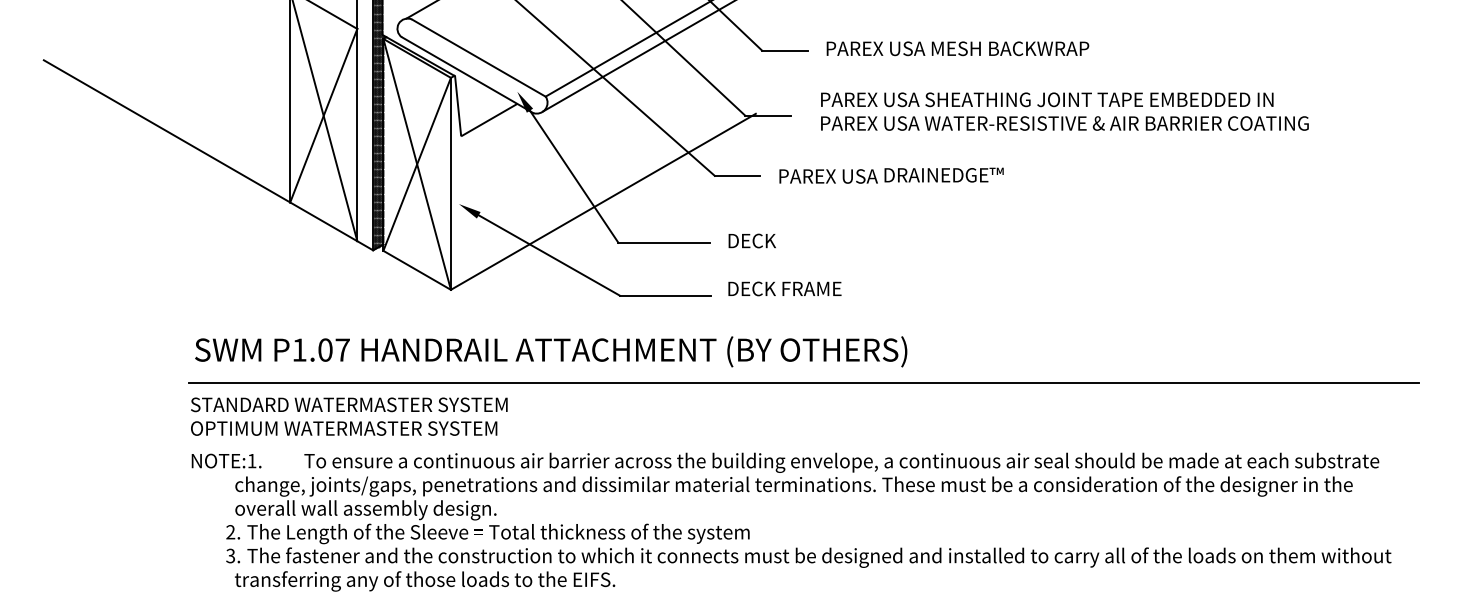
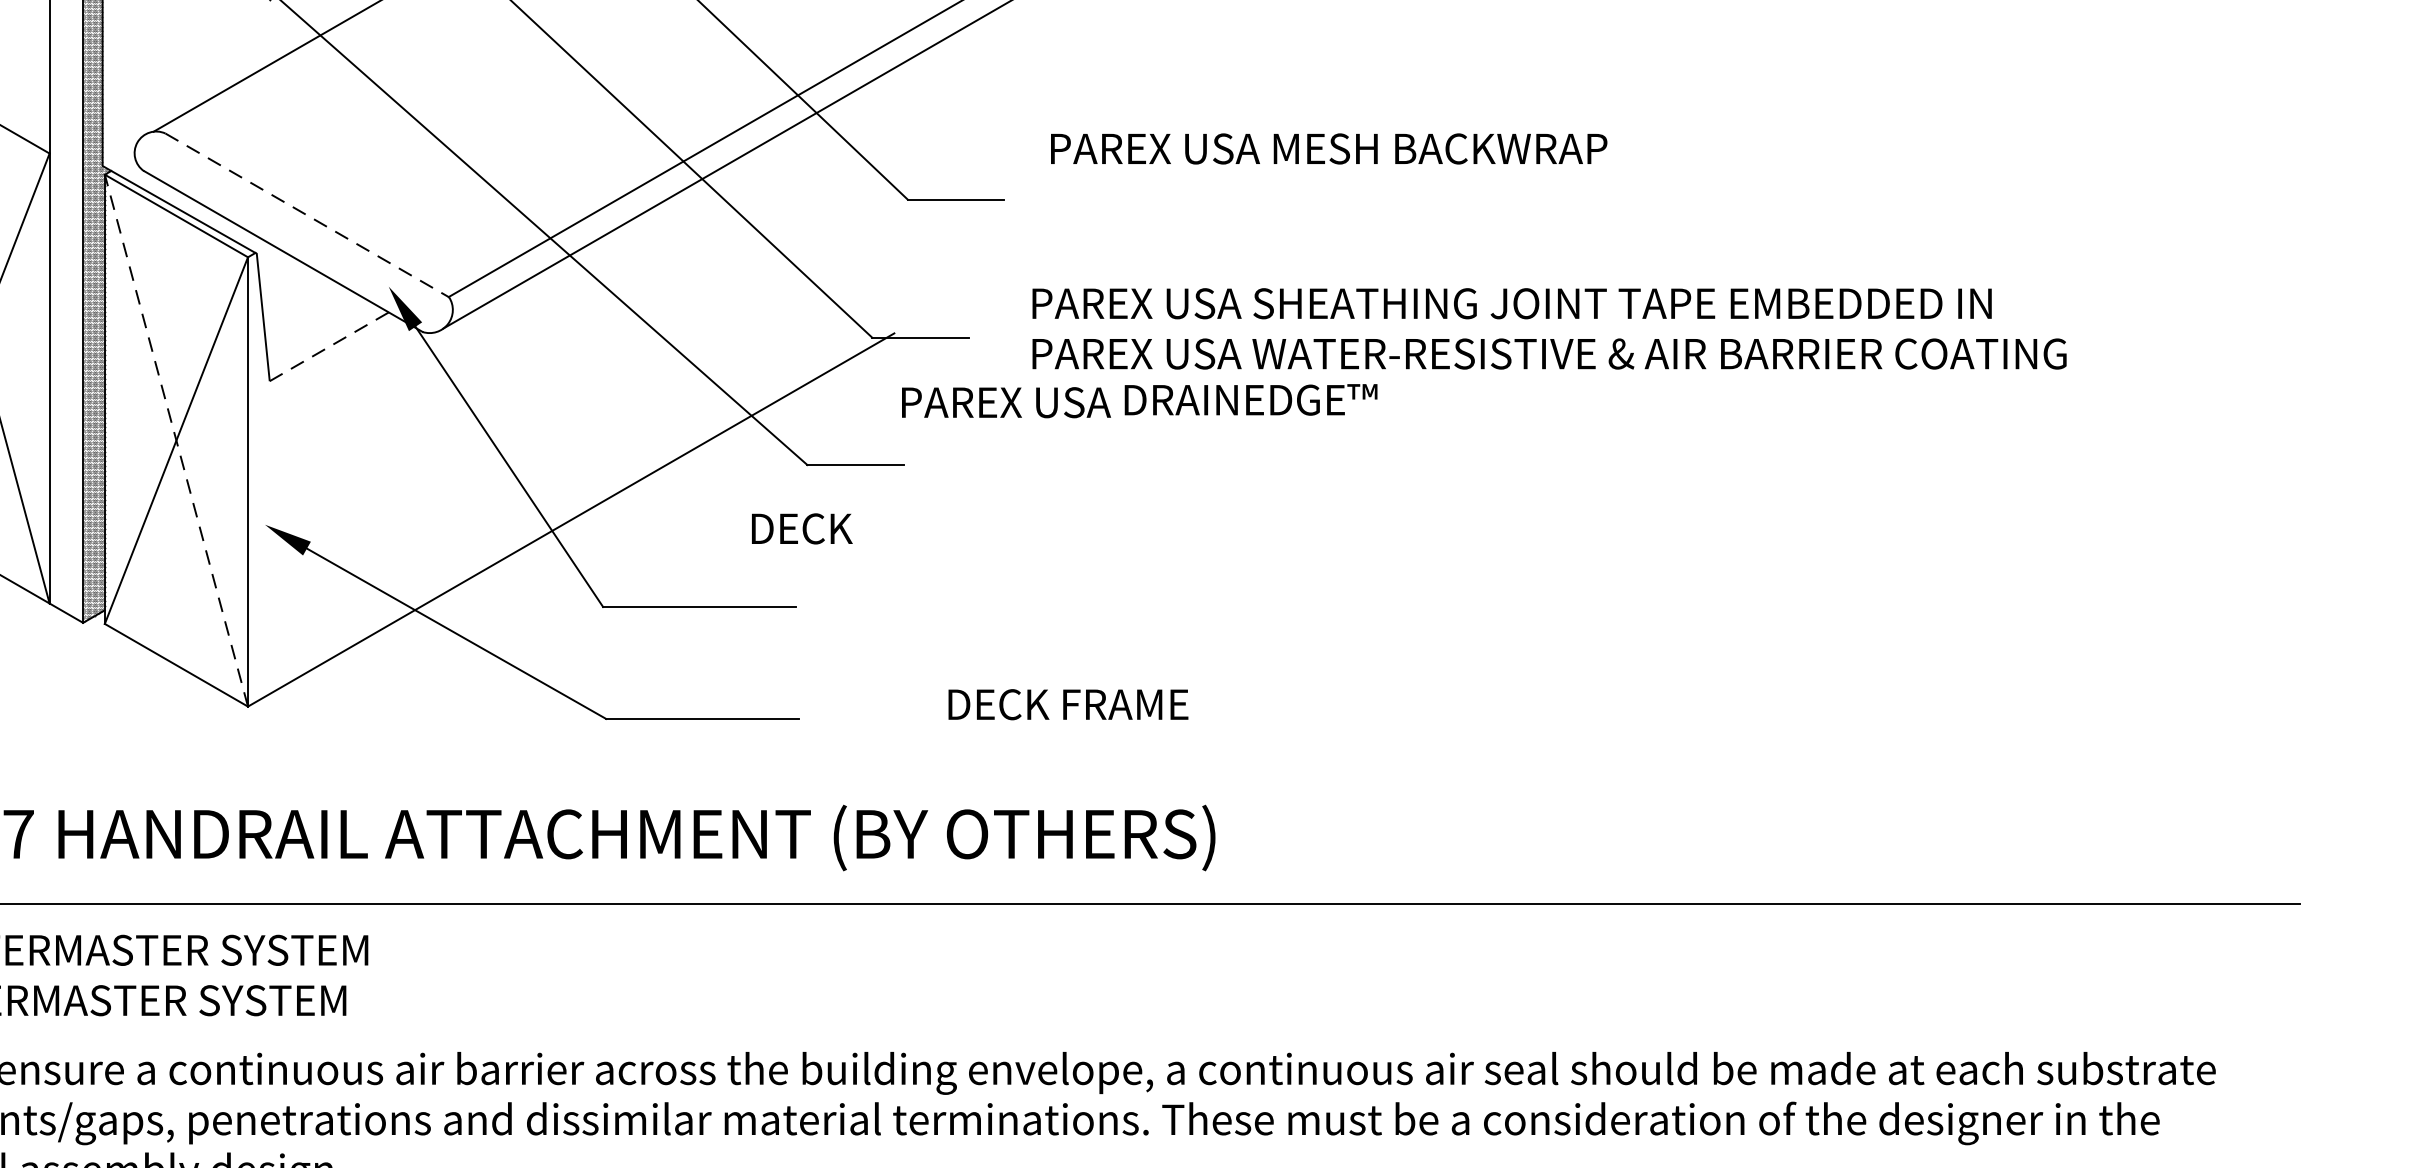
text: (957, 48) -> (1328, 148), moved
line: (479, 58) -> (308, 216), solid -> dashed
line: (489, 119) -> (329, 345), solid -> dashed
line: (417, 164) -> (177, 440), solid -> dashed
text: (891, 175) -> (1139, 400), moved
text: (751, 240) -> (800, 527), moved
text: (784, 288) -> (1067, 703), moved

